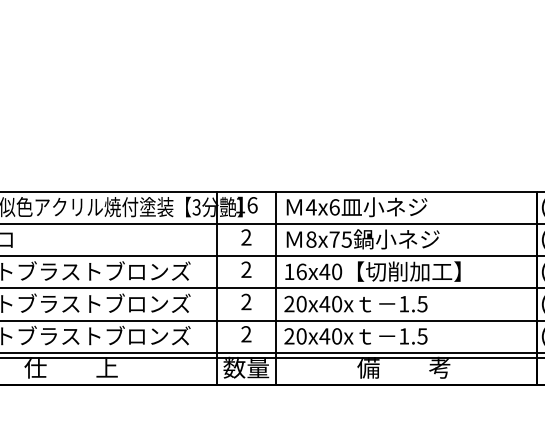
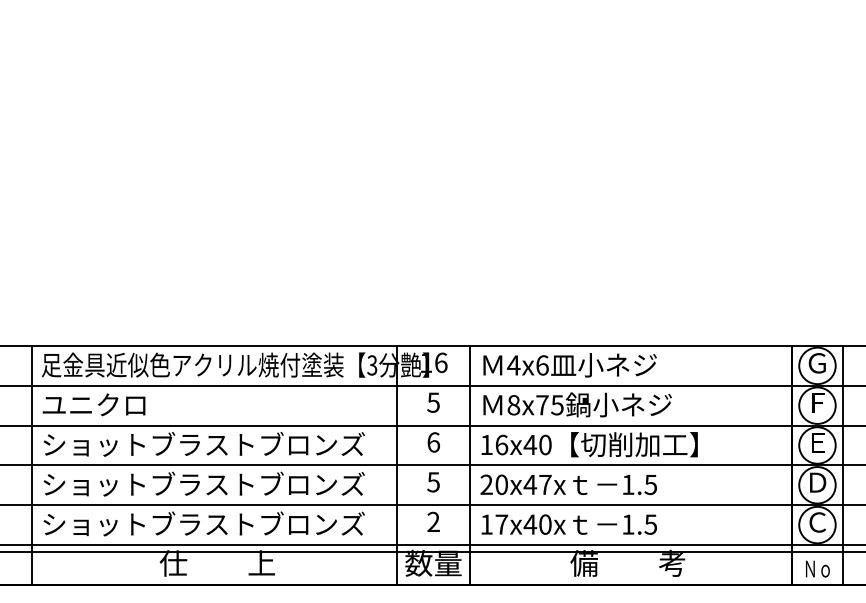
text: (246, 237) -> (433, 402), 2 -> 5
text: (246, 269) -> (433, 442), 2 -> 6
text: (246, 302) -> (433, 482), 2 -> 5
text: (337, 303) -> (545, 484), 20x40x -> 20x47x
text: (295, 336) -> (494, 524), 20x40x -> 17x40x

